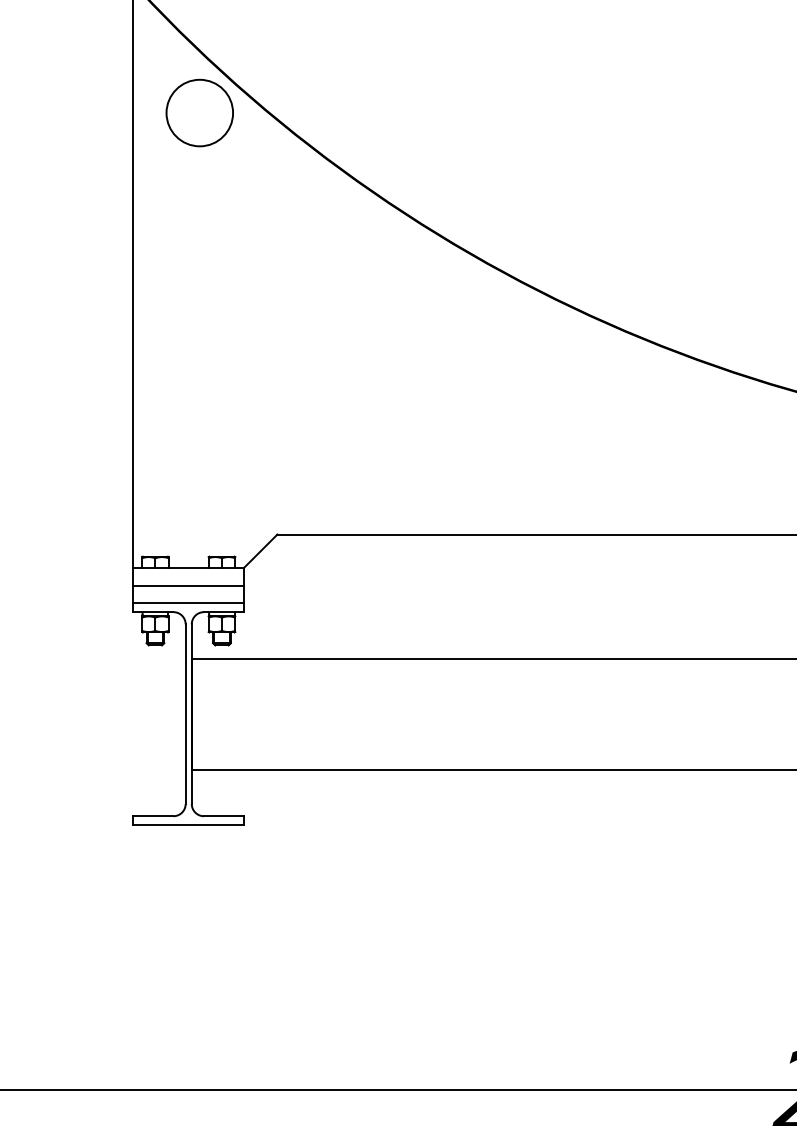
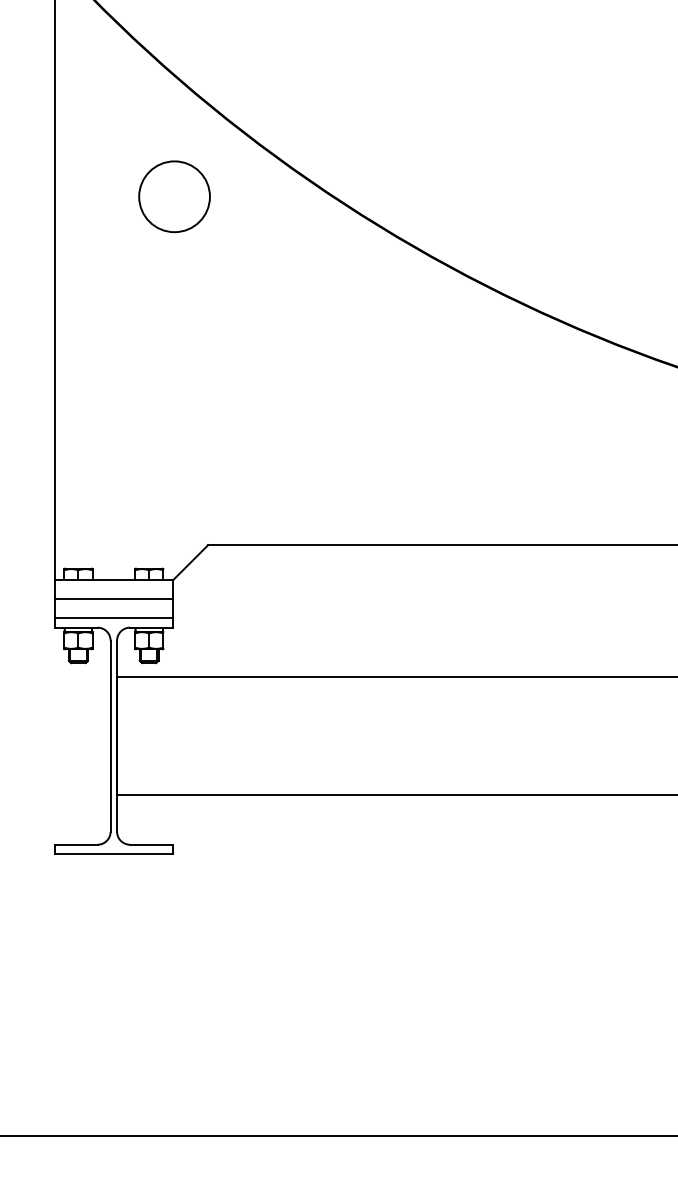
circle: (199, 112) -> (174, 196), moved

